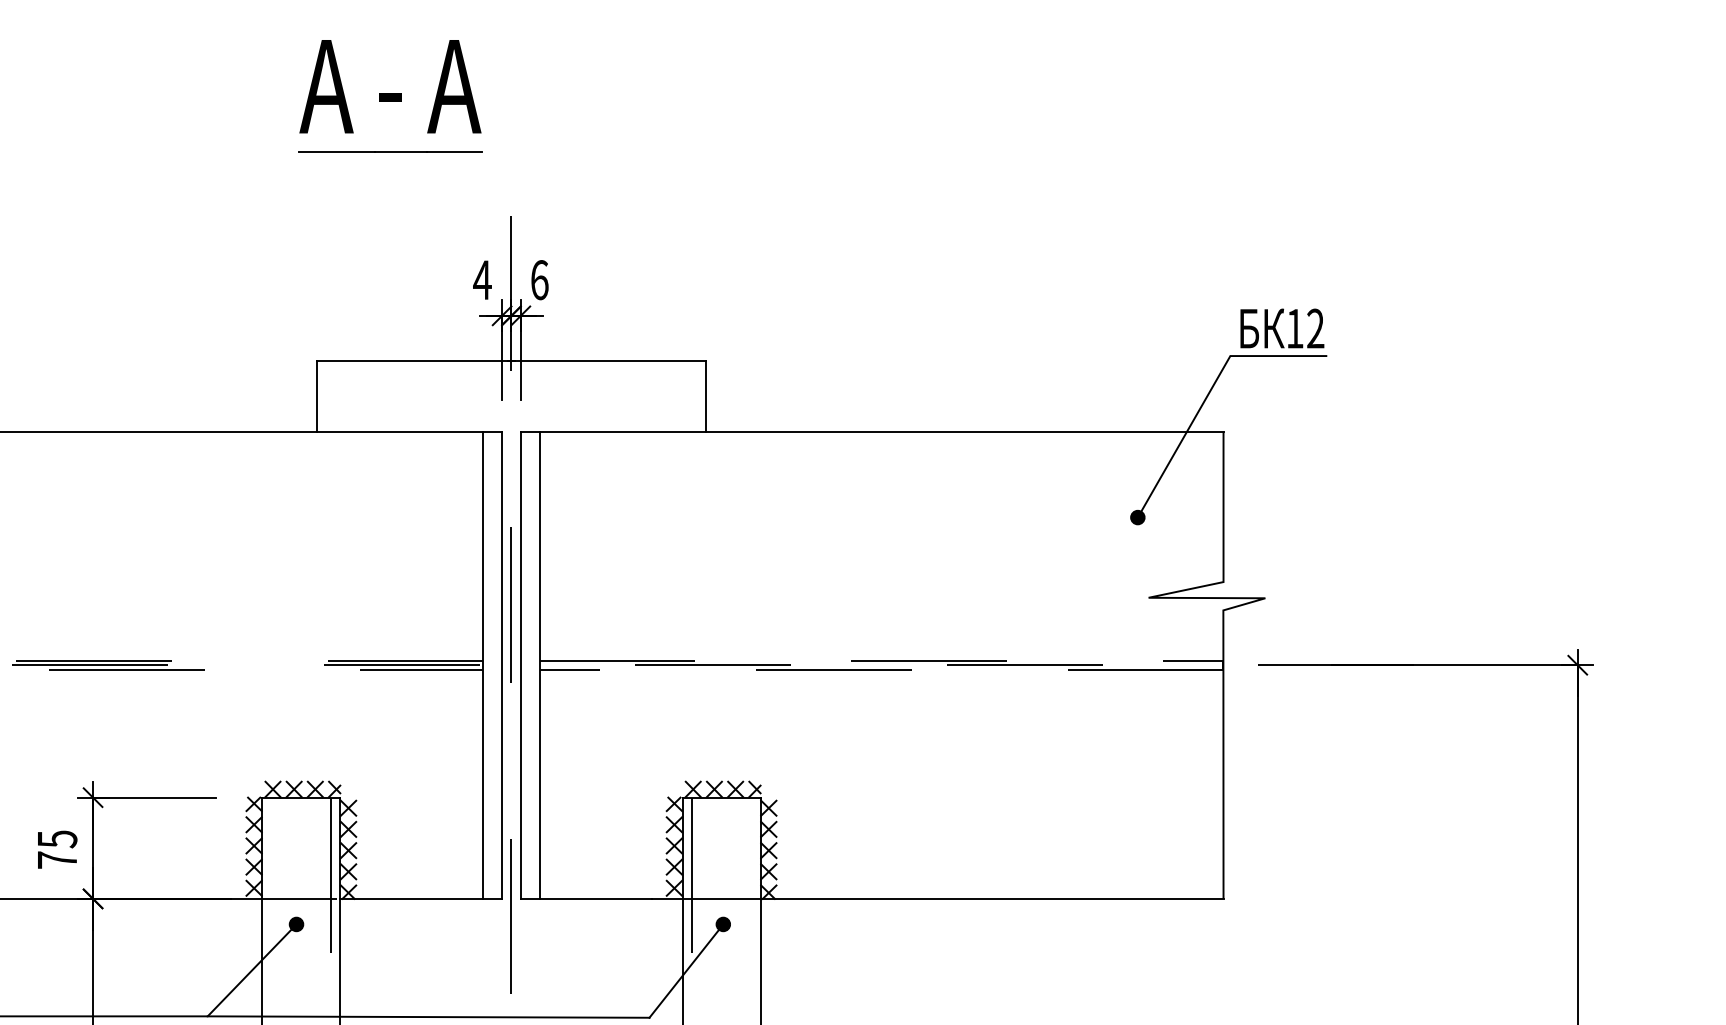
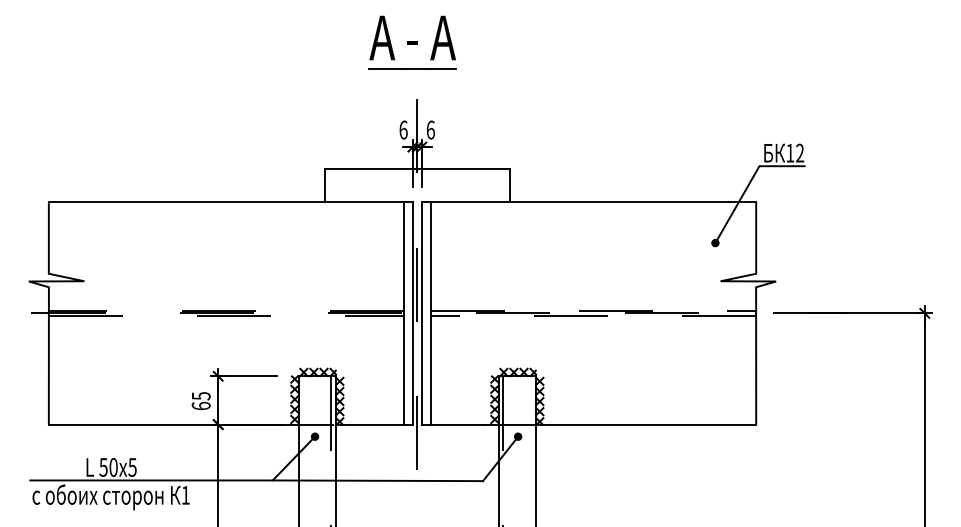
part: (389, 96) -> (412, 42), moved
text: (482, 278) -> (403, 129), 4 -> 6
text: (55, 860) -> (200, 406), 75 -> 65

